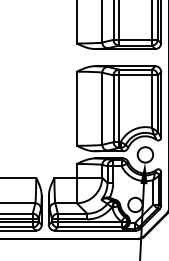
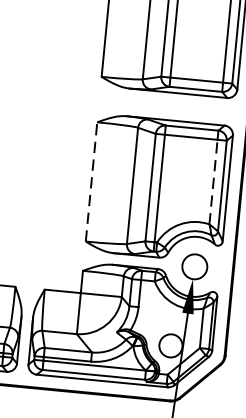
line: (151, 101) -> (212, 181), solid -> dashed
line: (76, 108) -> (91, 181), solid -> dashed

